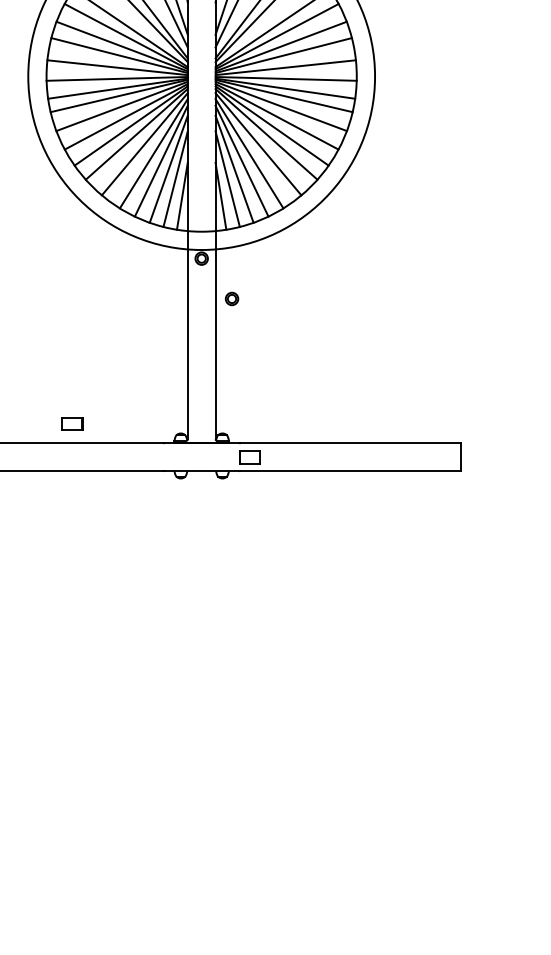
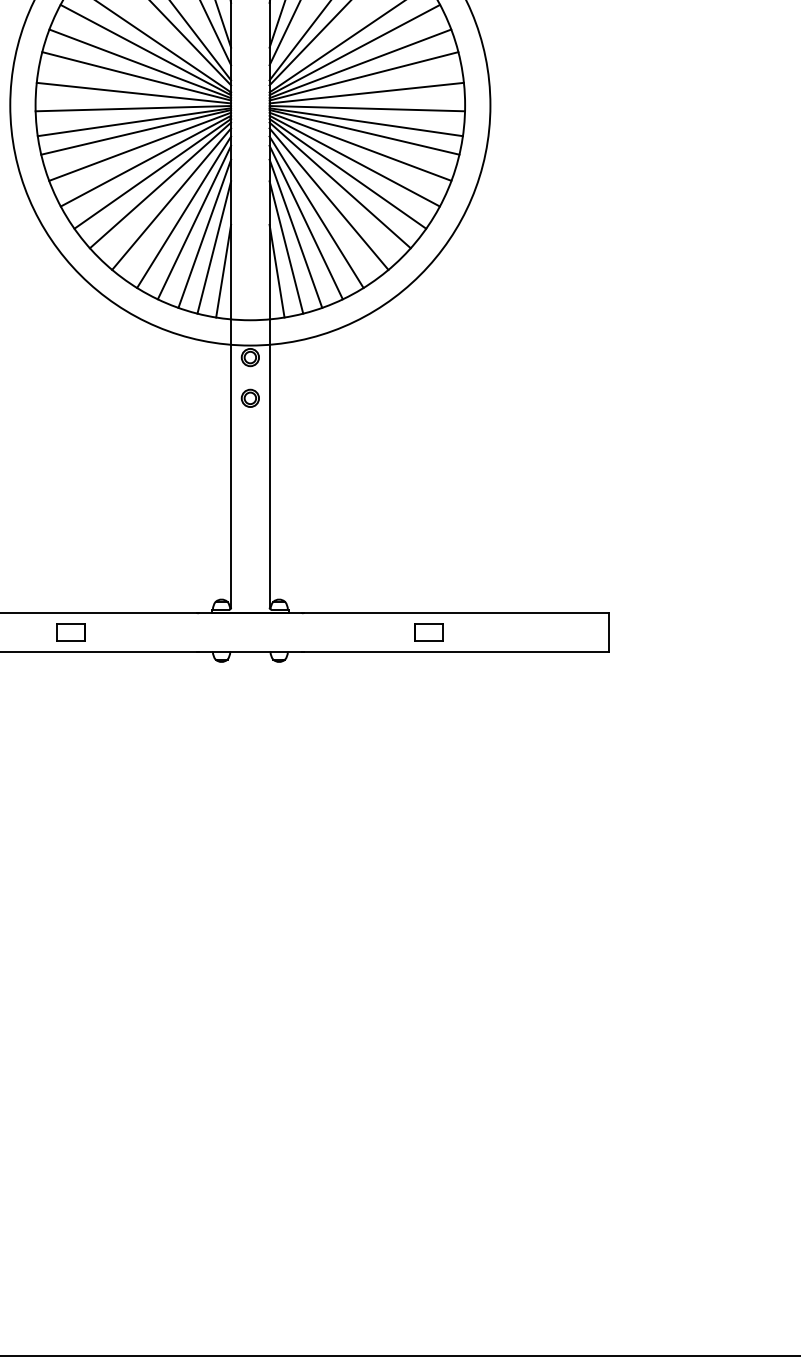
part: (231, 298) -> (249, 397), moved
part: (71, 424) -> (70, 632), moved
part: (249, 457) -> (428, 632), moved

